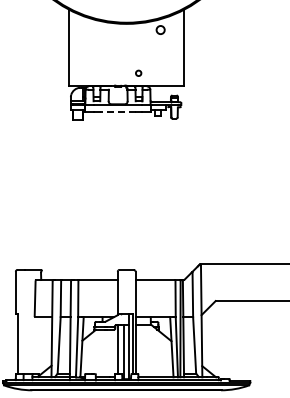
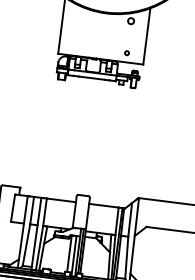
circle: (138, 72) -> (127, 52), moved
line: (117, 112) -> (91, 78), dashed -> solid

